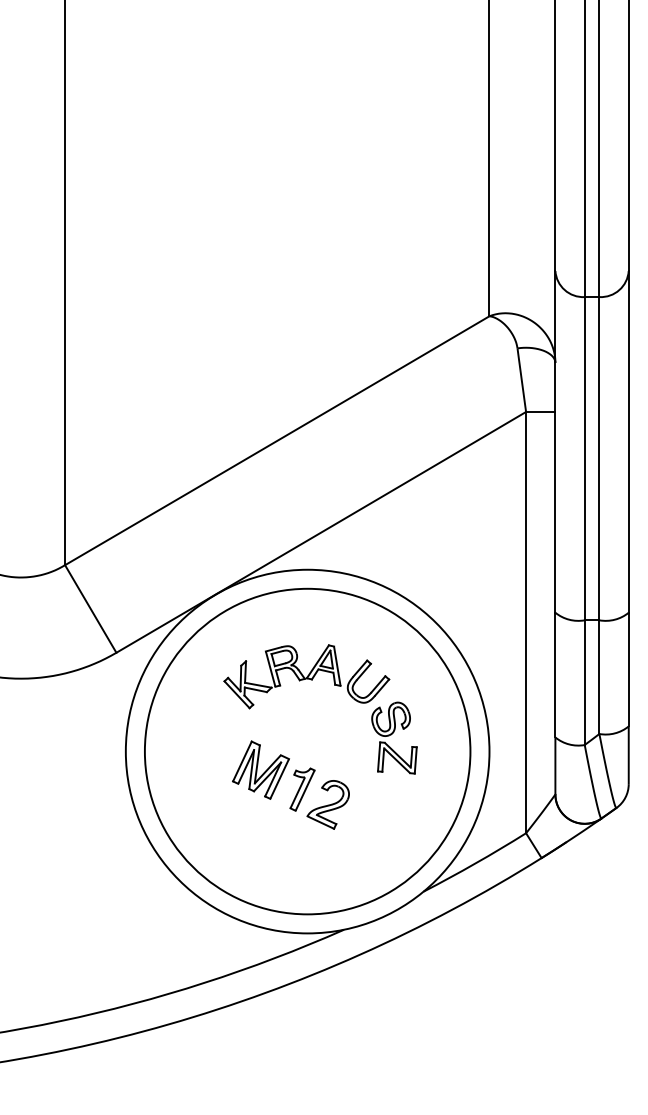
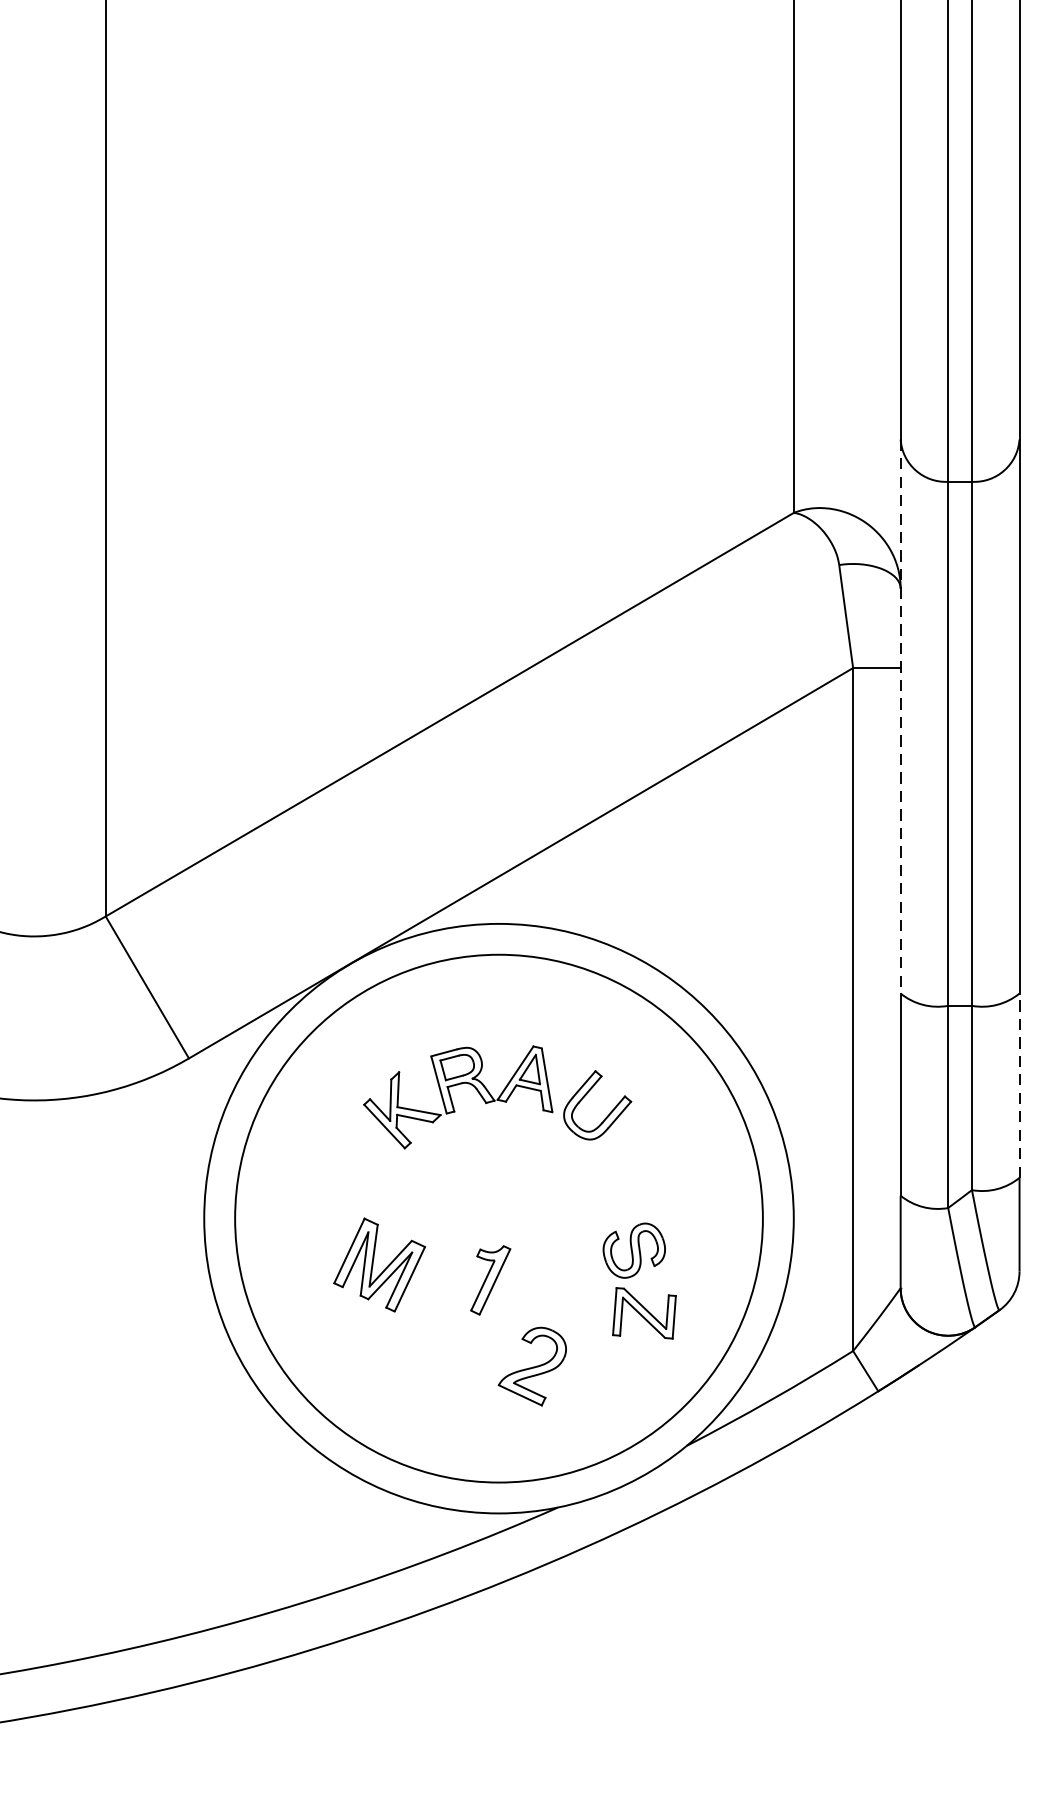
line: (555, 441) -> (900, 715), solid -> dashed
line: (628, 669) -> (1019, 1085), solid -> dashed
part: (394, 737) -> (639, 1280), moved
part: (260, 769) -> (378, 1263), moved
part: (327, 804) -> (531, 1366), moved

